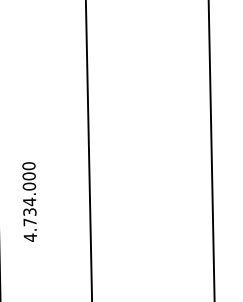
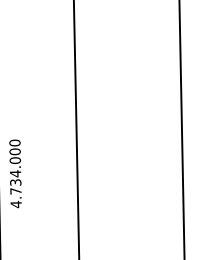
text: (29, 201) -> (15, 173), moved

